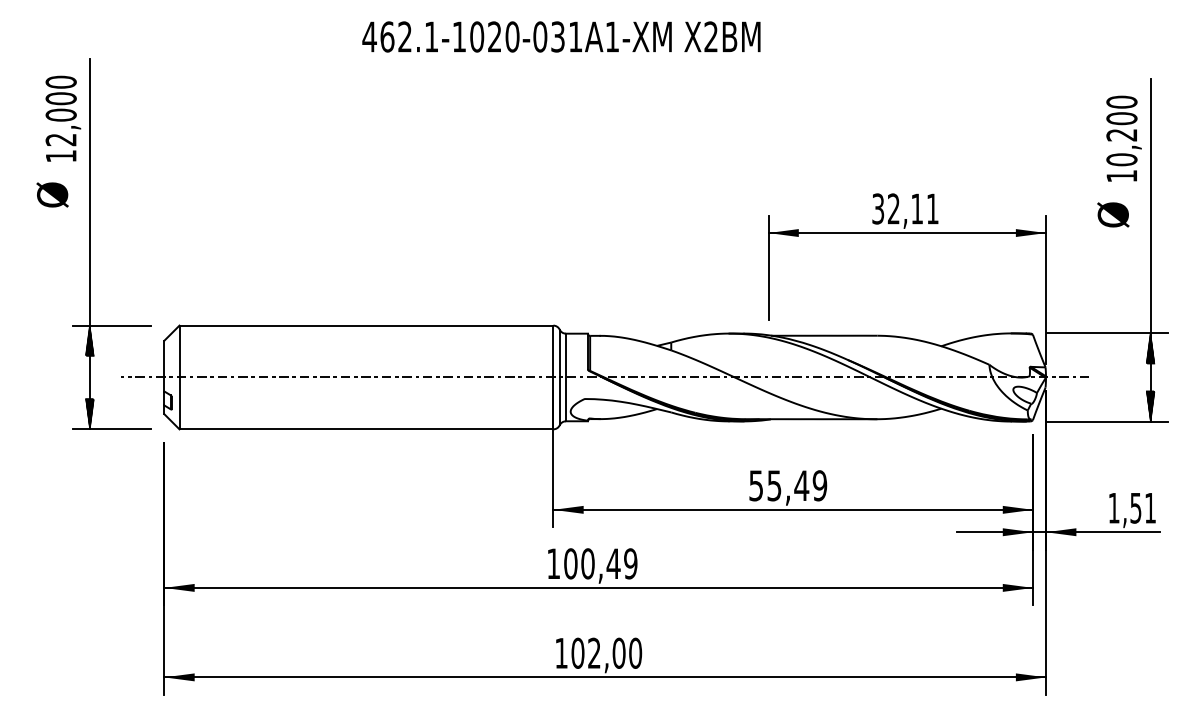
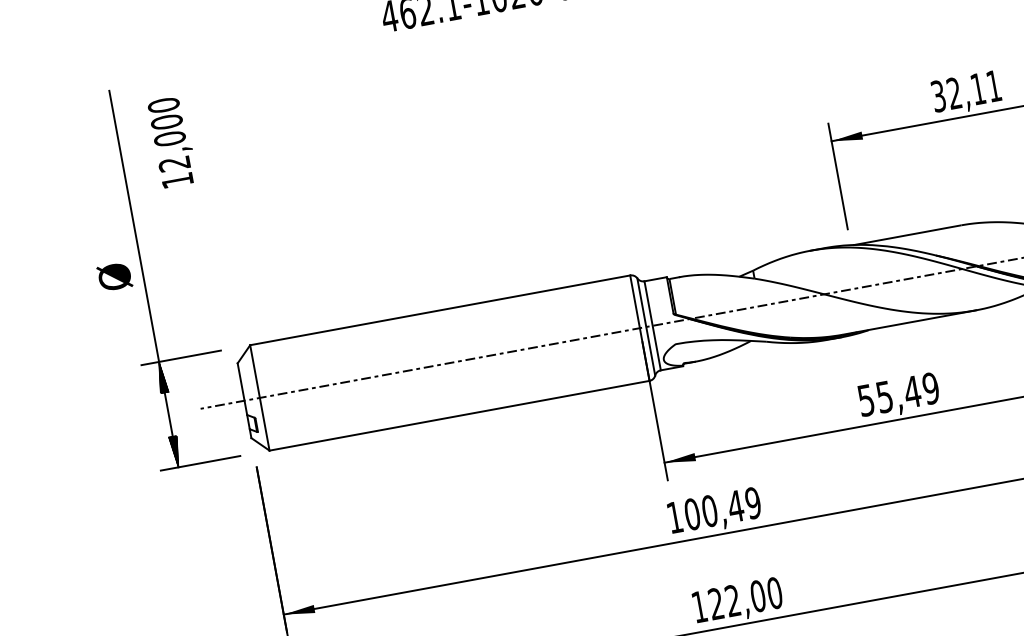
text: (63, 118) -> (172, 141), moved
text: (52, 194) -> (114, 276), moved
text: (577, 652) -> (715, 603), 102,00 -> 122,00

